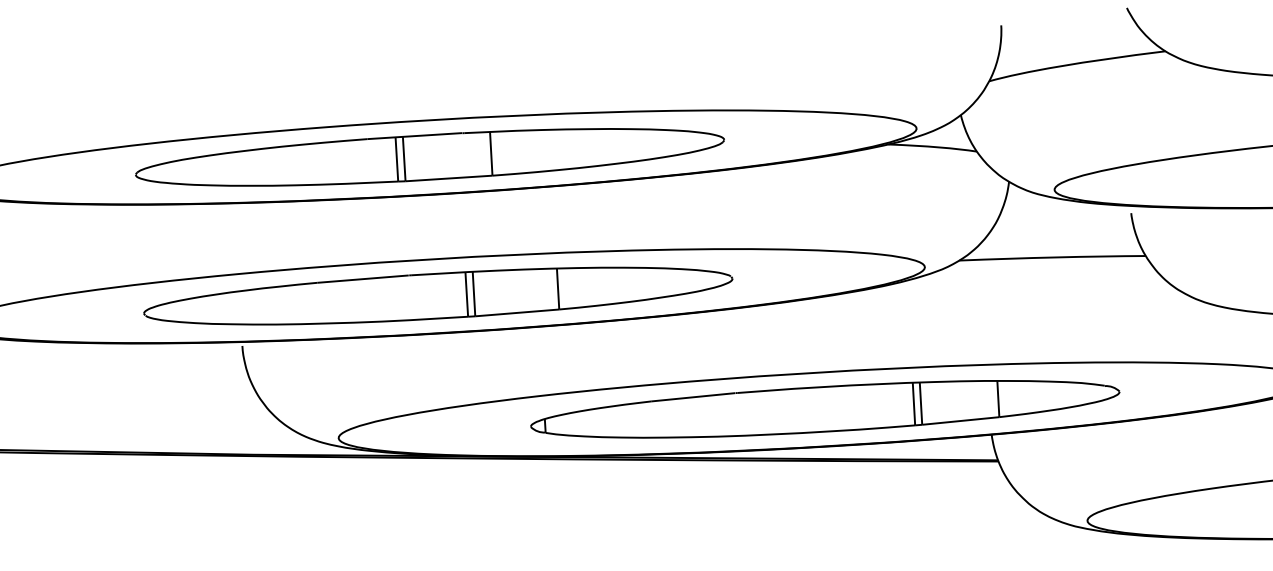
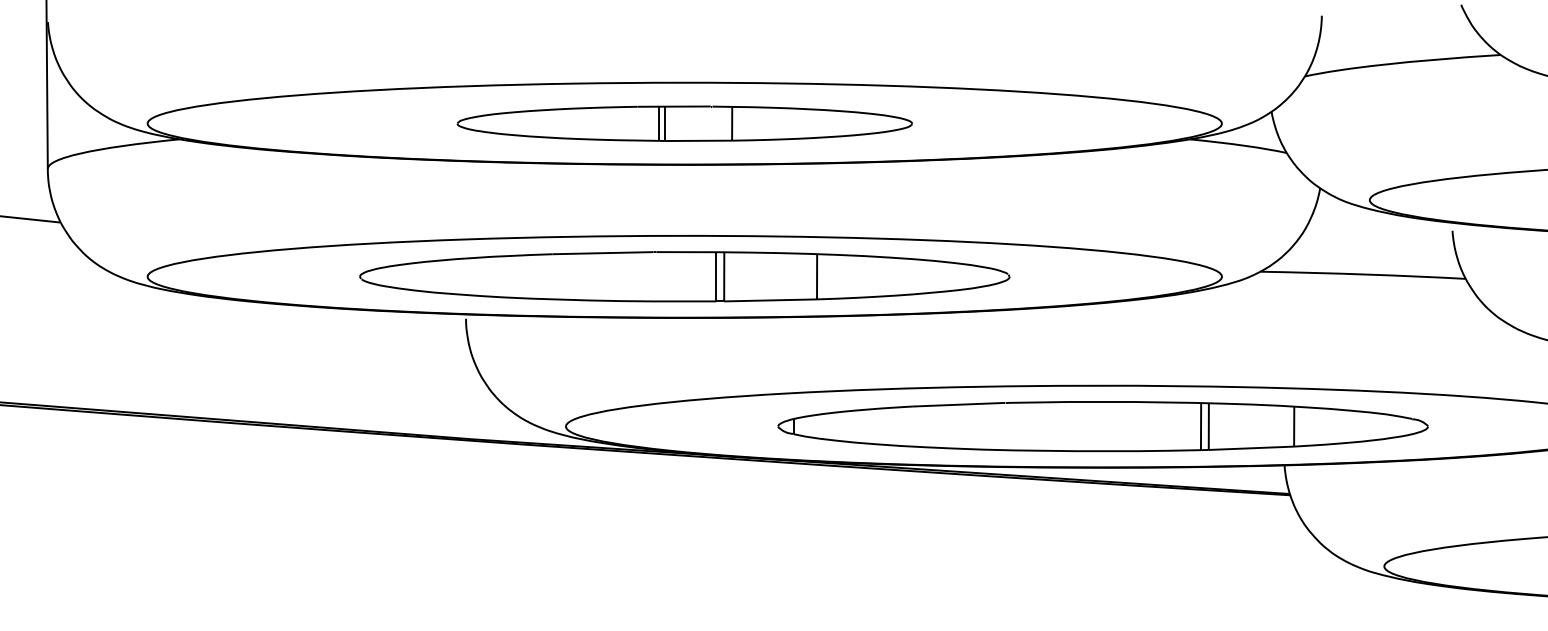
part: (429, 157) -> (684, 123), size x0.7

